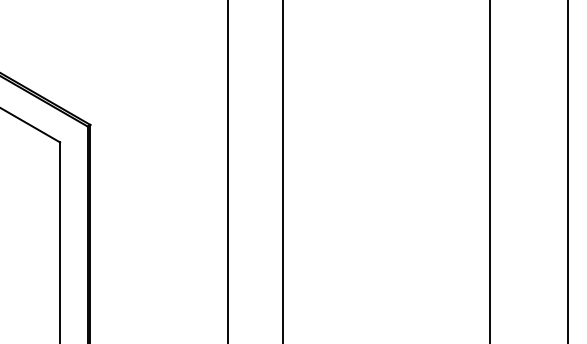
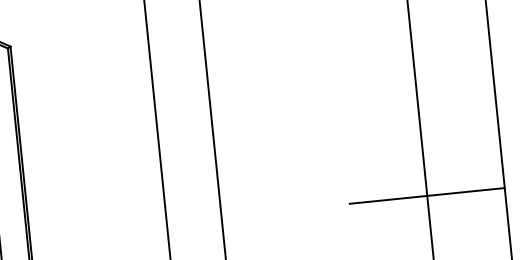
line: (489, 315) -> (426, 195), added

